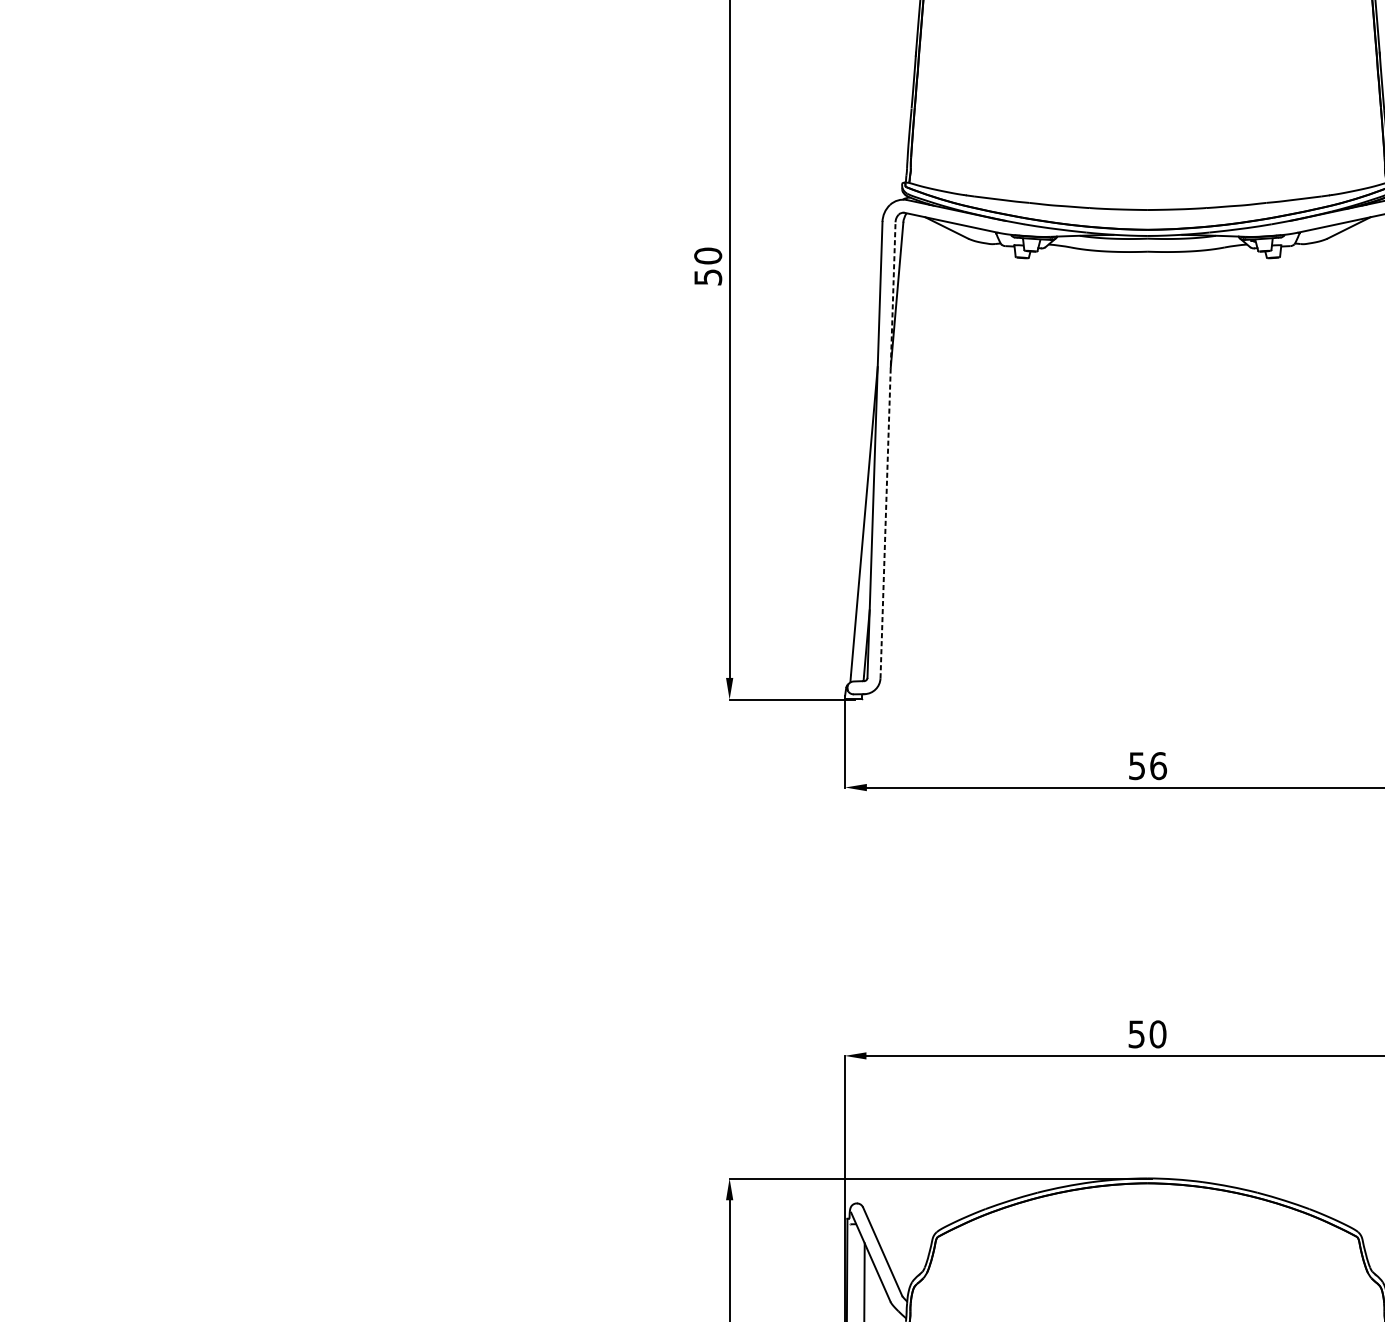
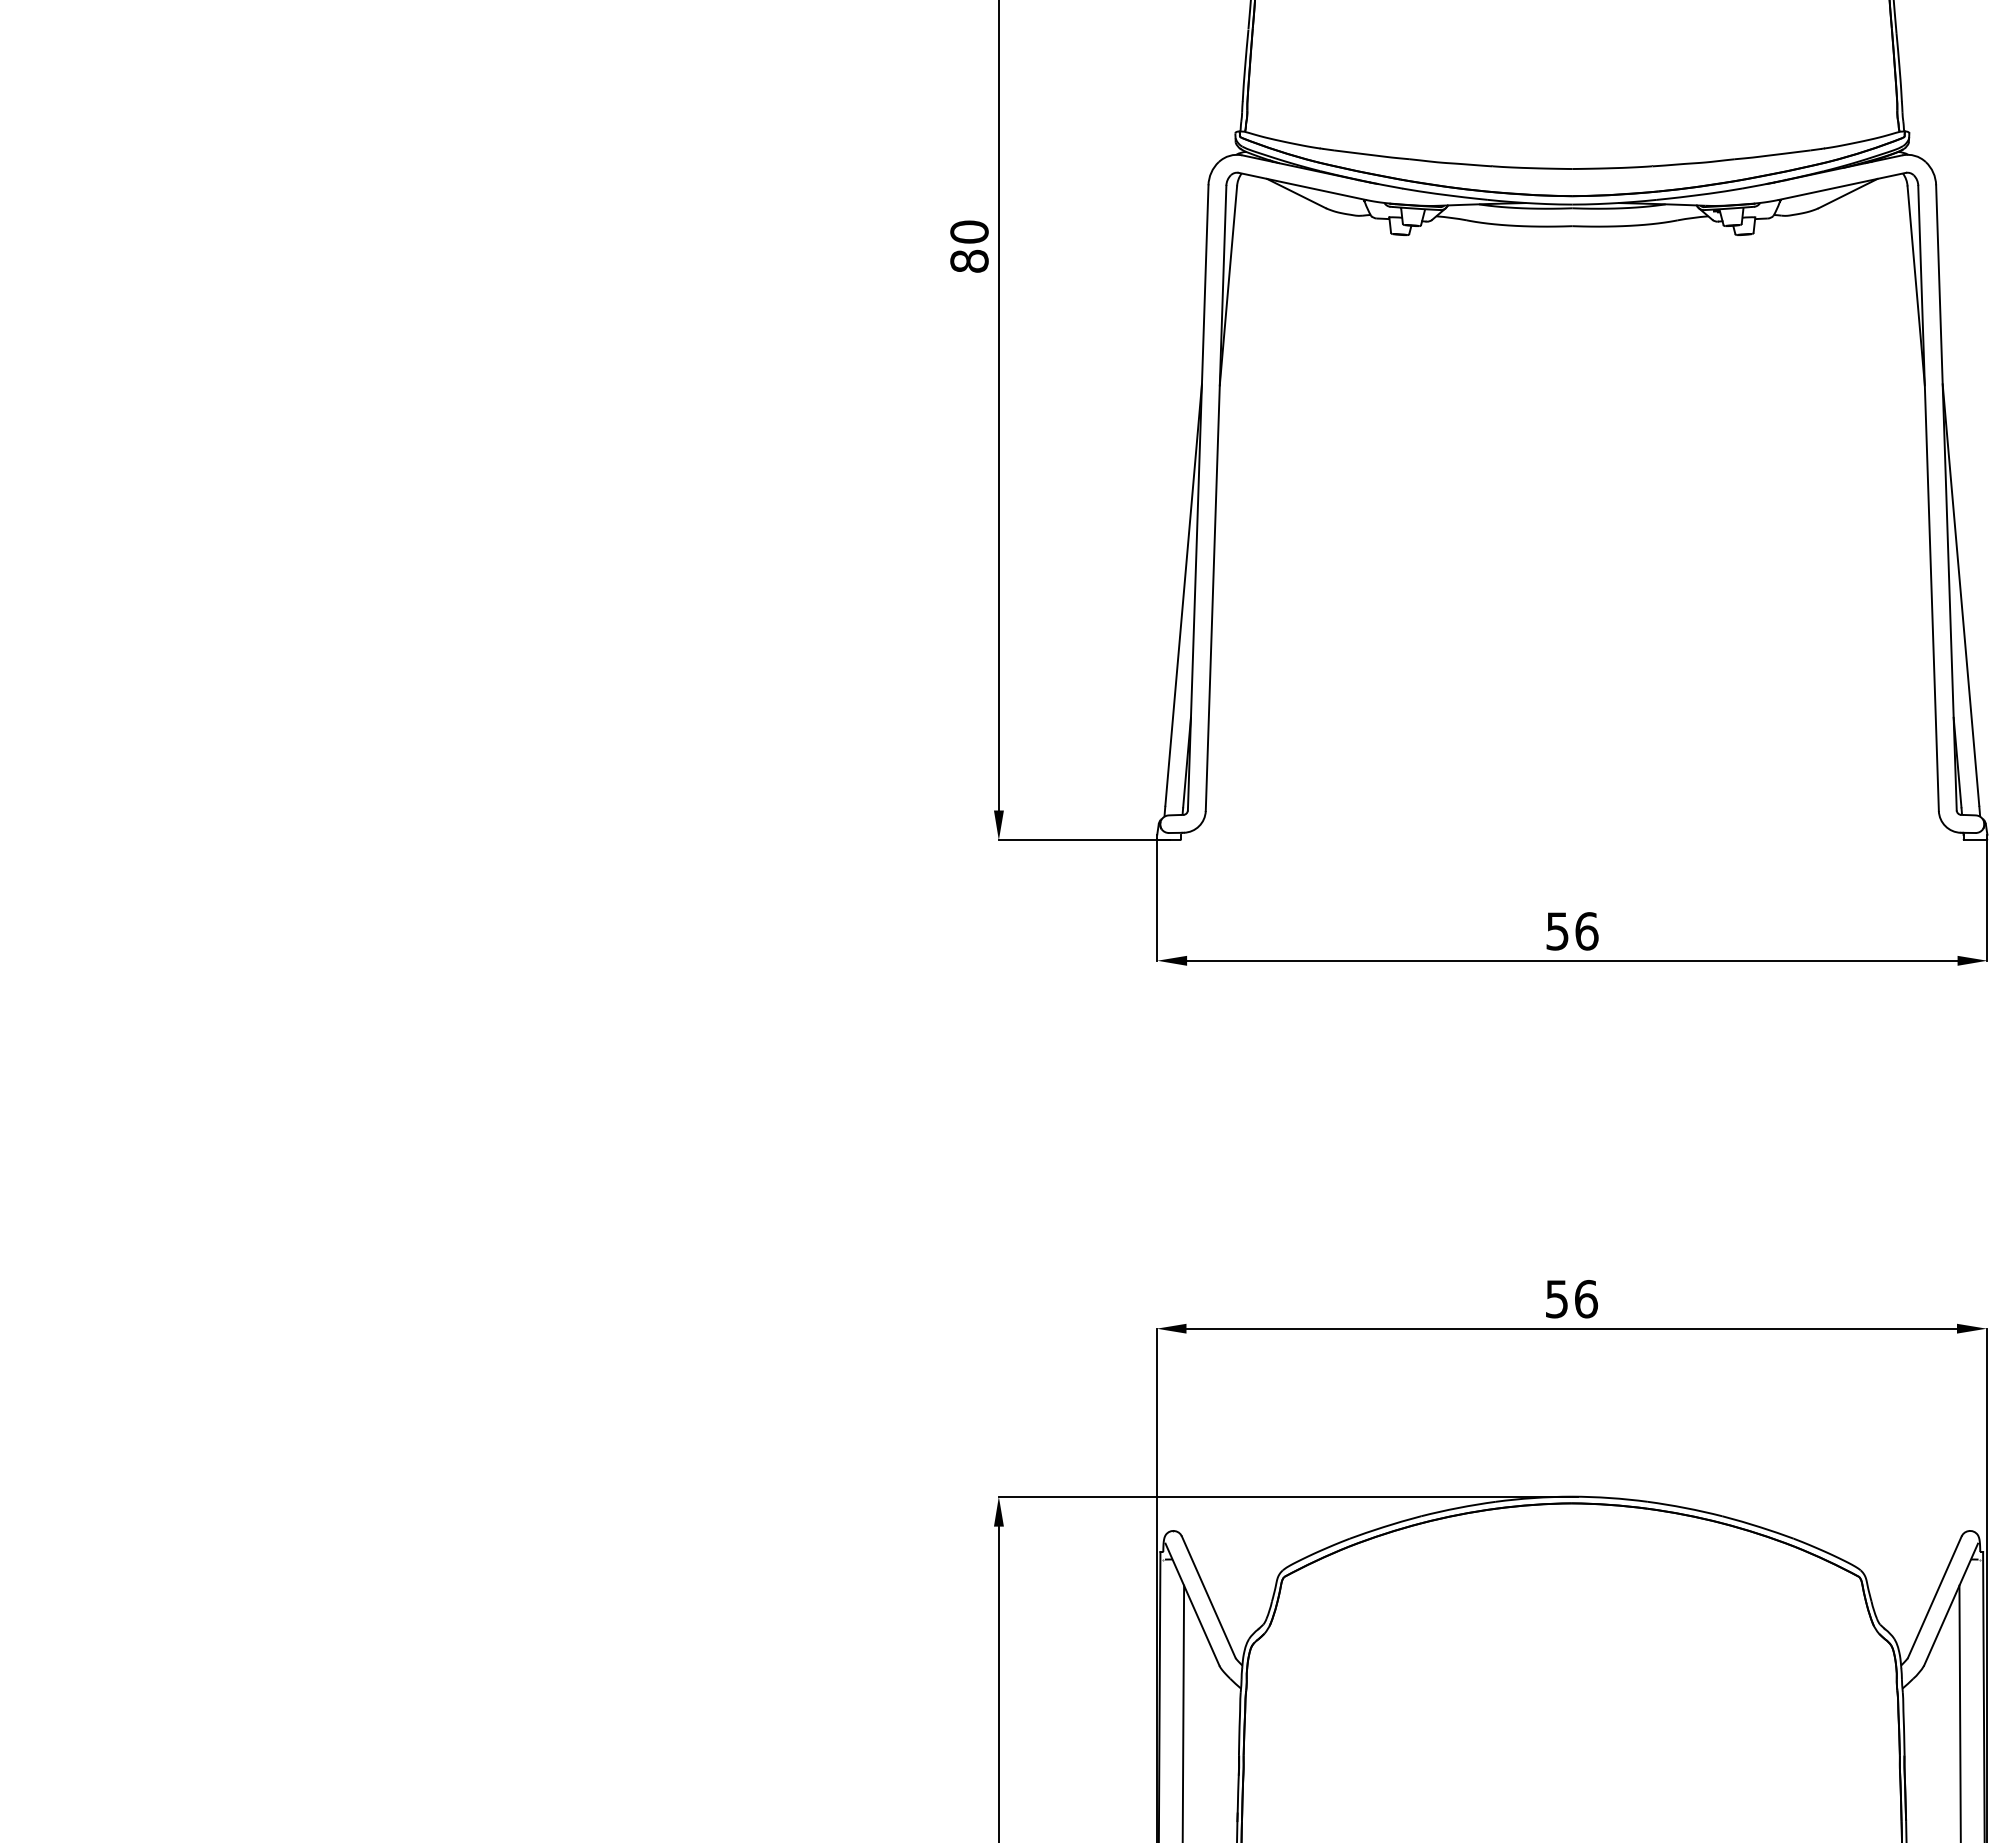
text: (708, 276) -> (969, 260), 50 -> 80
line: (888, 450) -> (1216, 498), dashed -> solid
text: (1158, 1034) -> (1586, 1299), 50 -> 56

